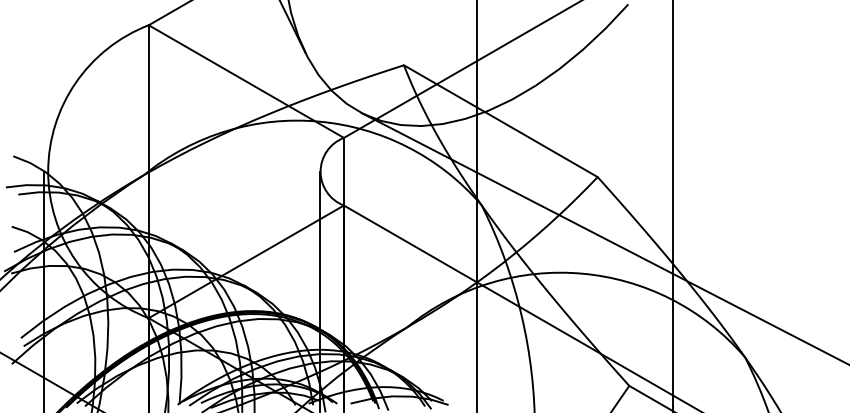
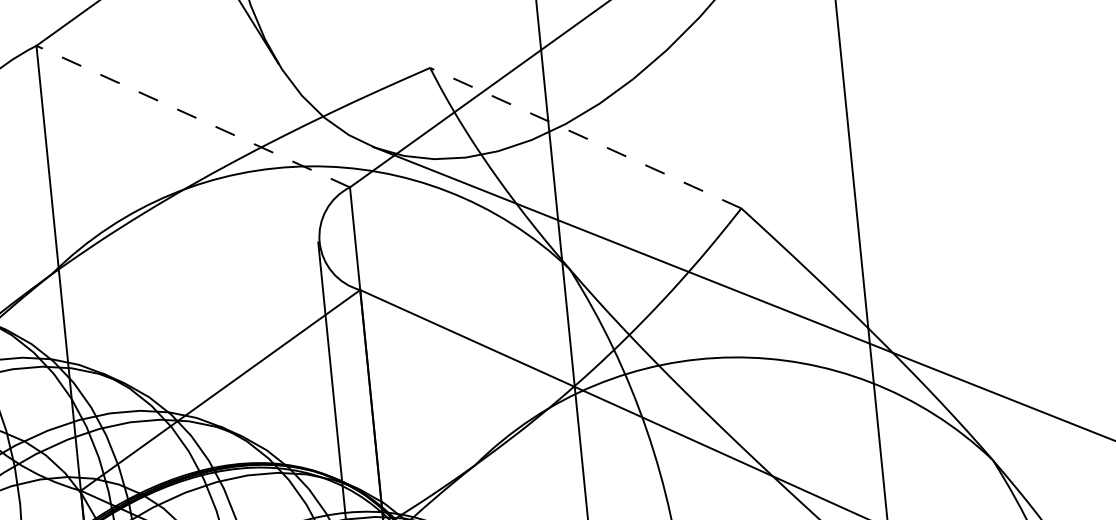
line: (246, 81) -> (193, 116), solid -> dashed
line: (500, 121) -> (585, 138), solid -> dashed

